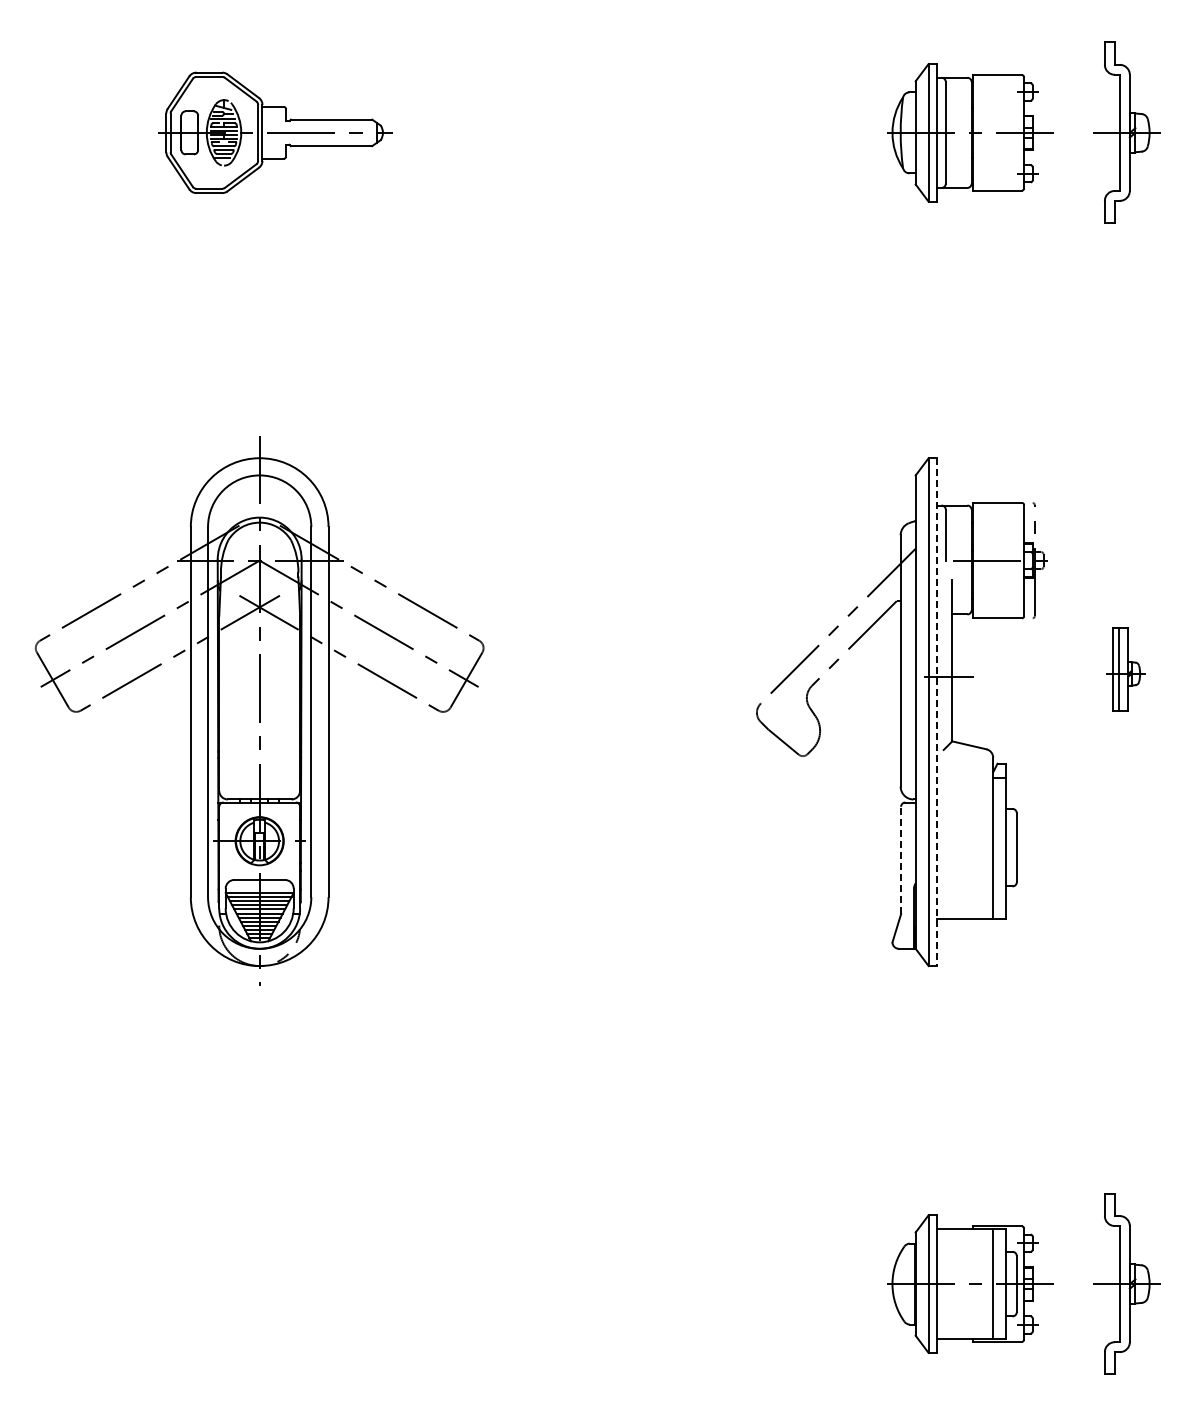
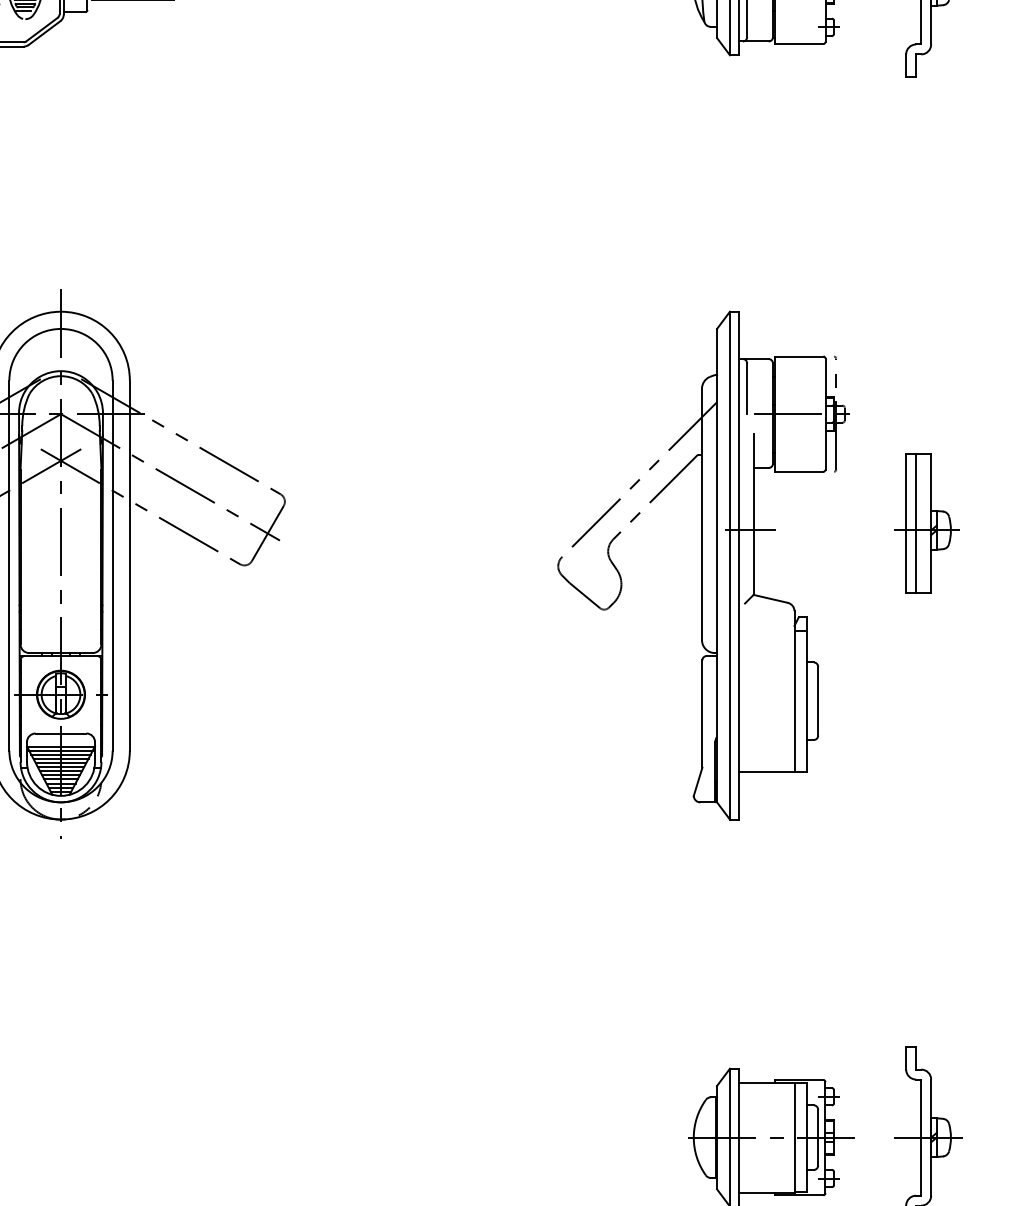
part: (1125, 669) -> (926, 523), size x1.67
line: (937, 712) -> (738, 566), dashed -> solid
line: (901, 860) -> (702, 714), dashed -> solid

